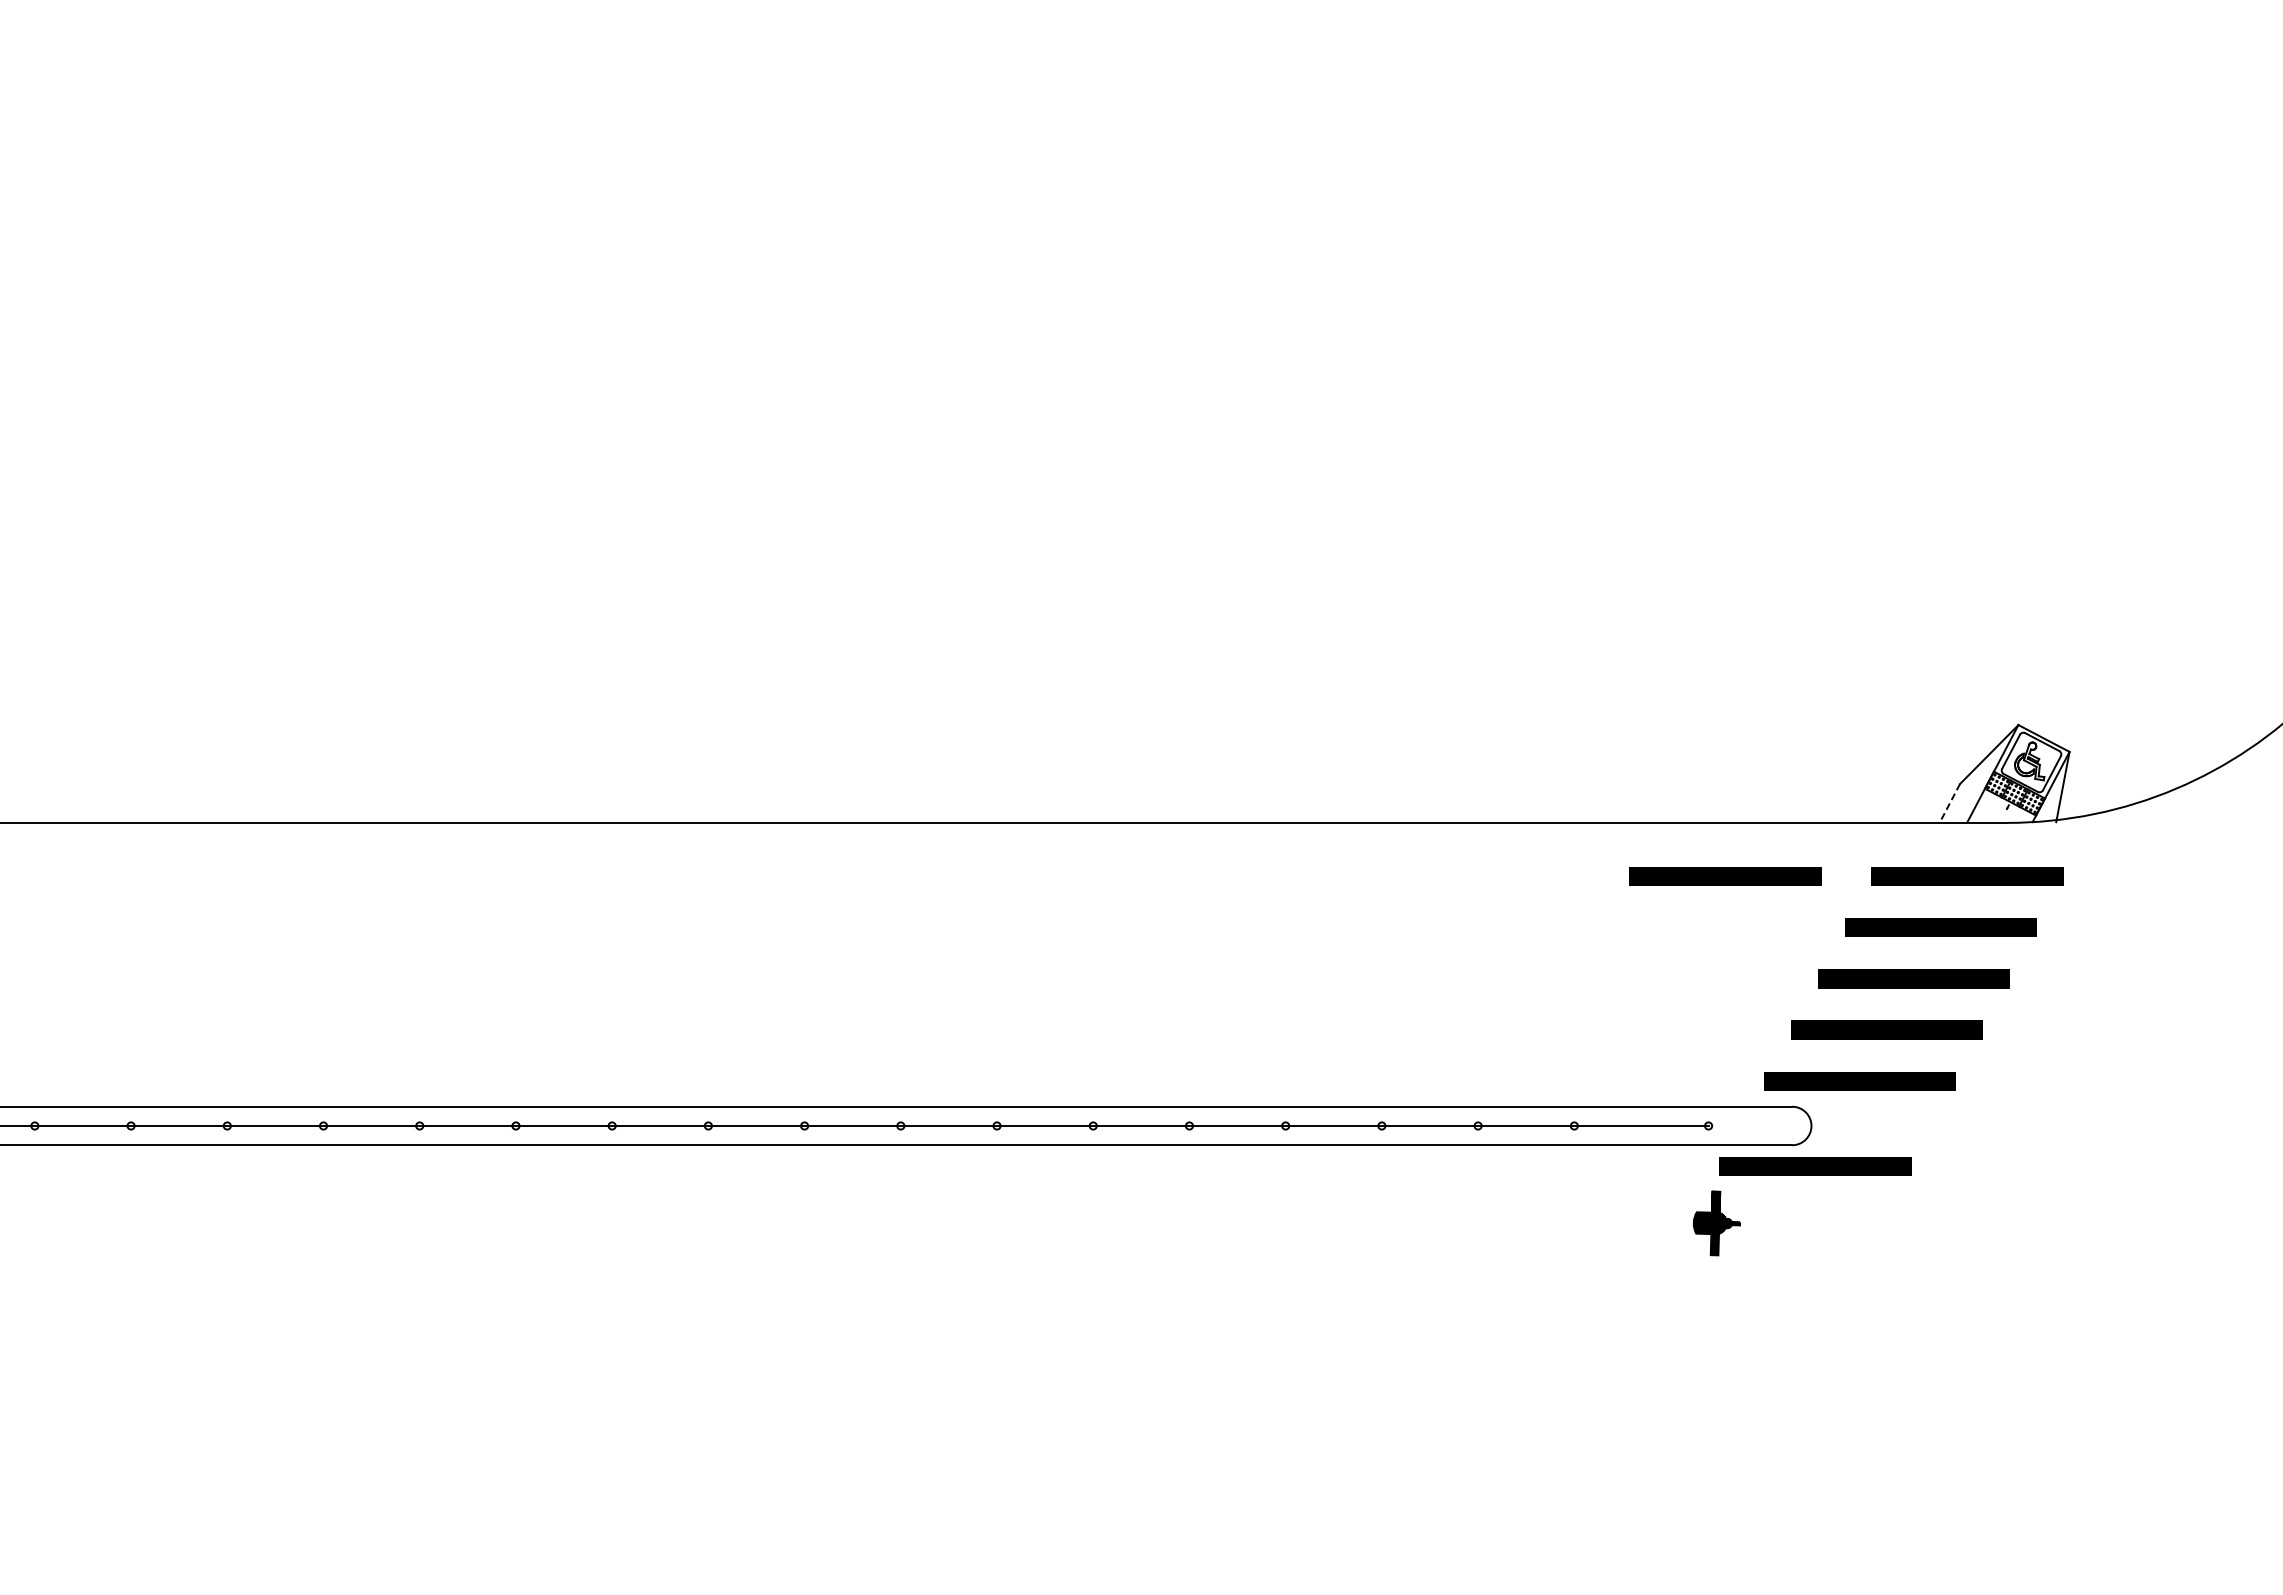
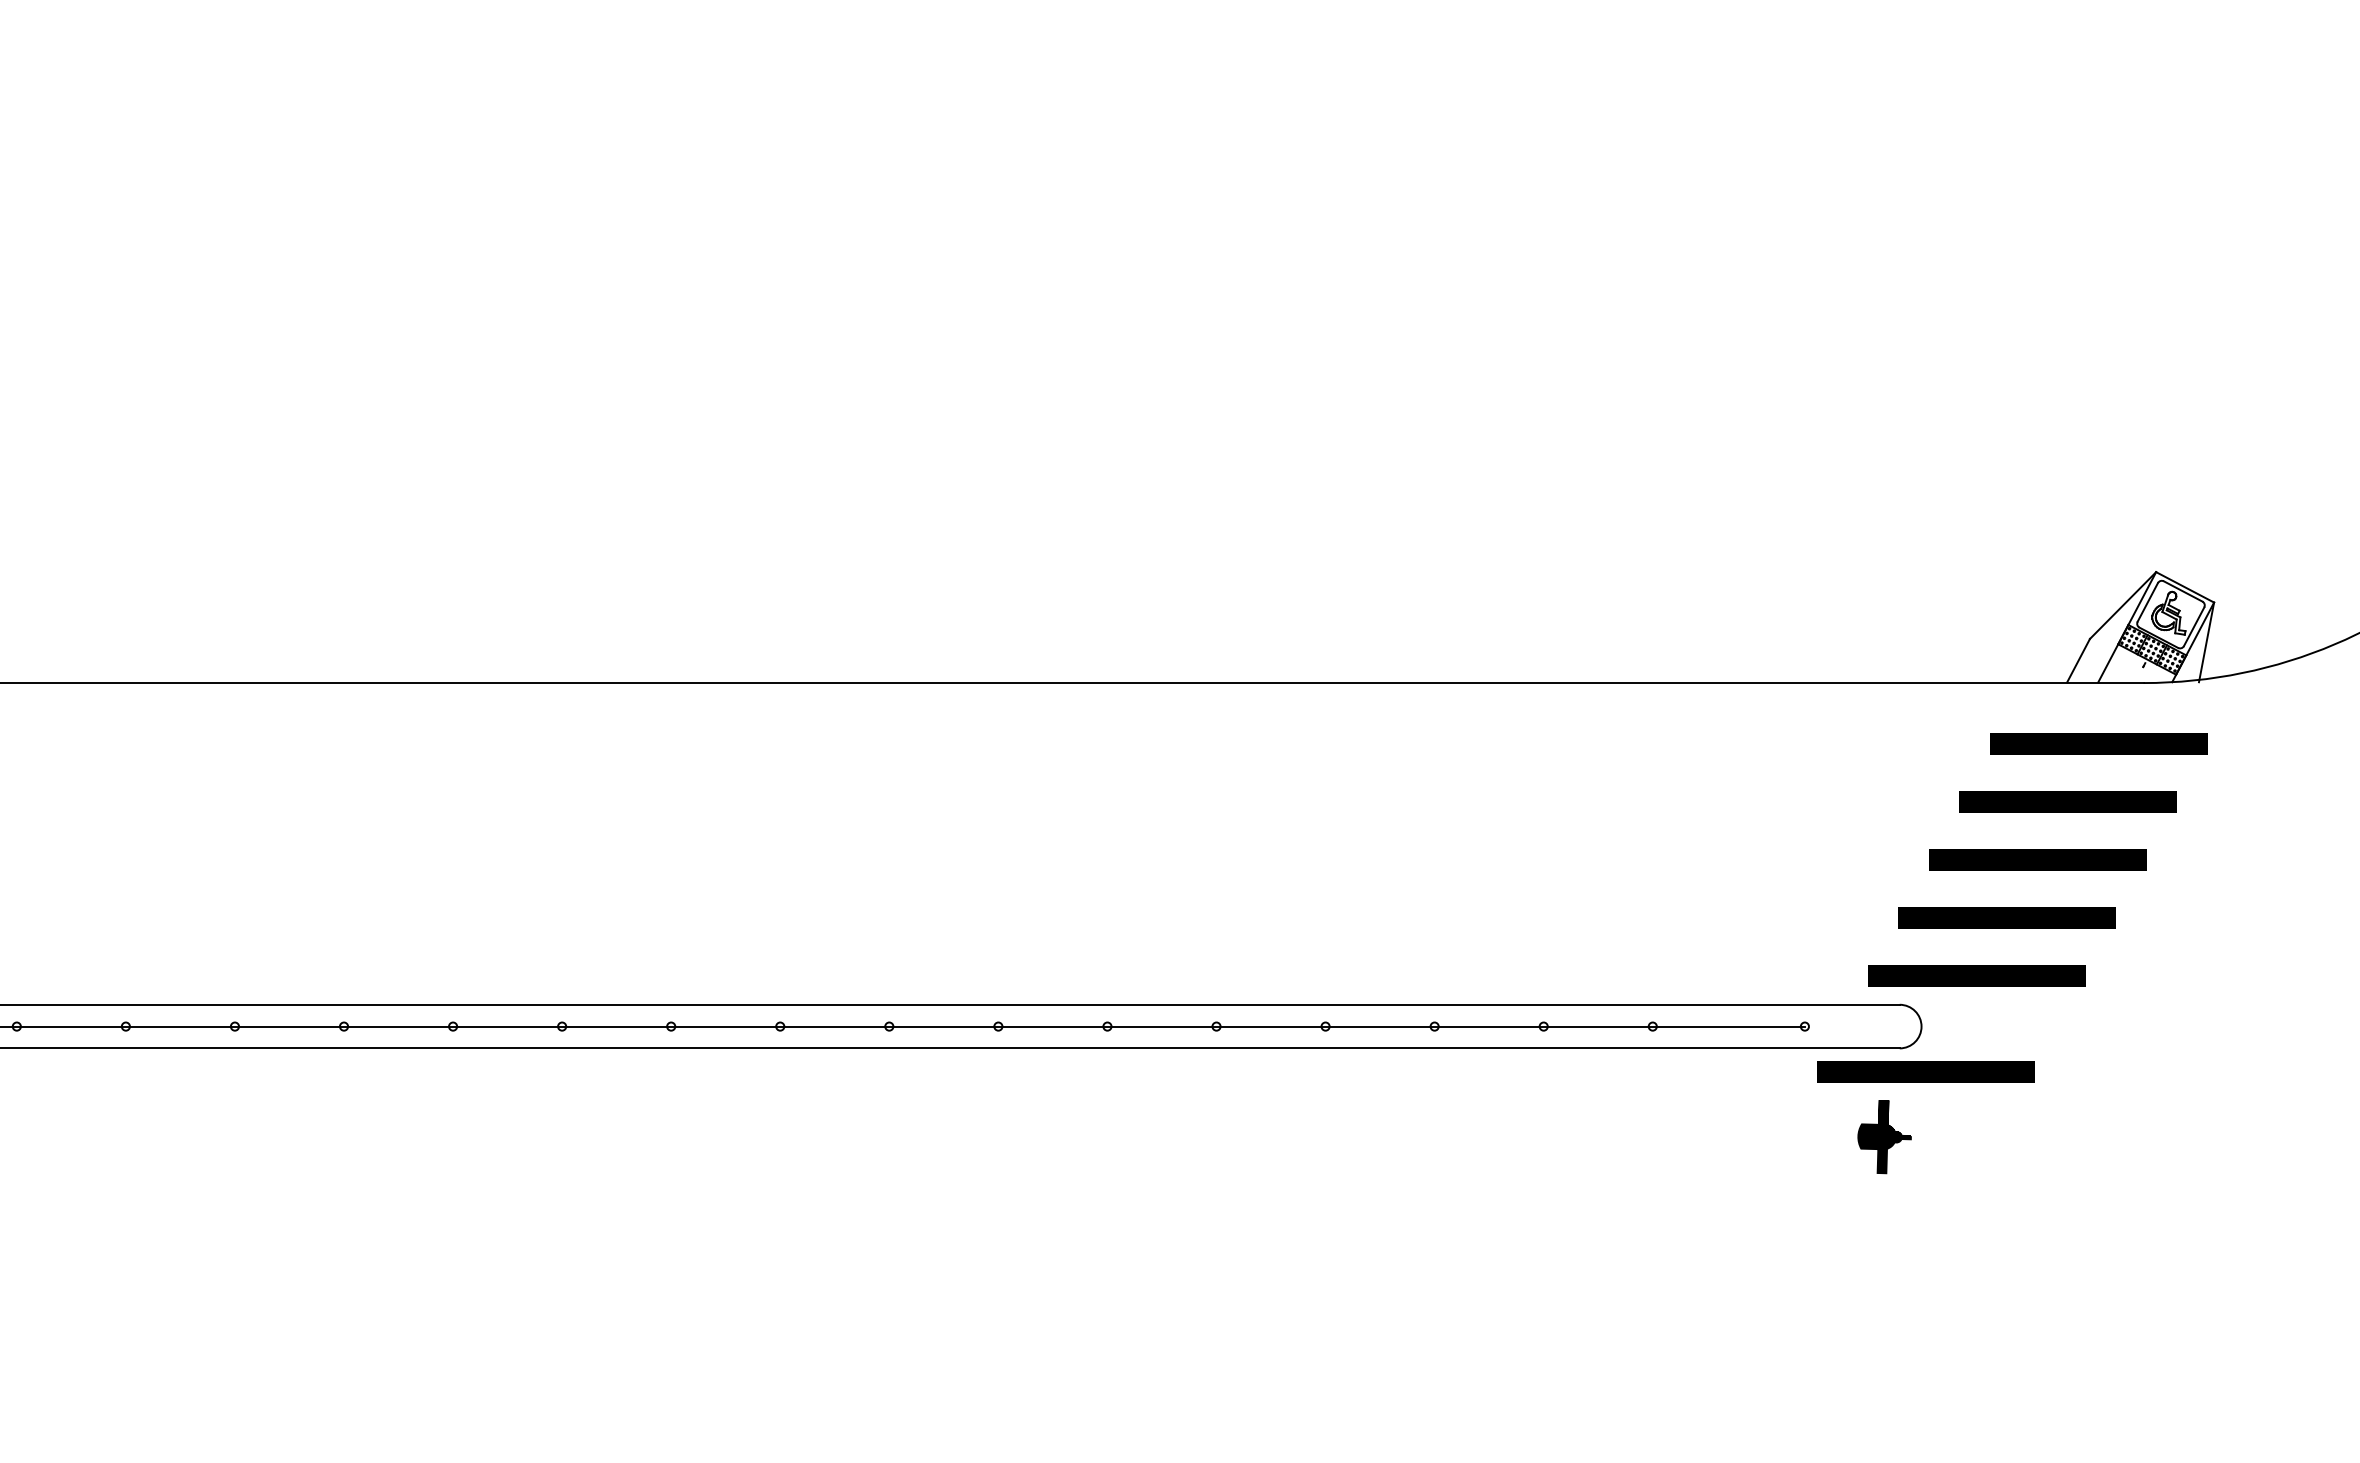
line: (1950, 803) -> (2079, 661), dashed -> solid
line: (1725, 876) -> (1824, 743), removed
part: (1716, 1223) -> (1884, 1137), moved

